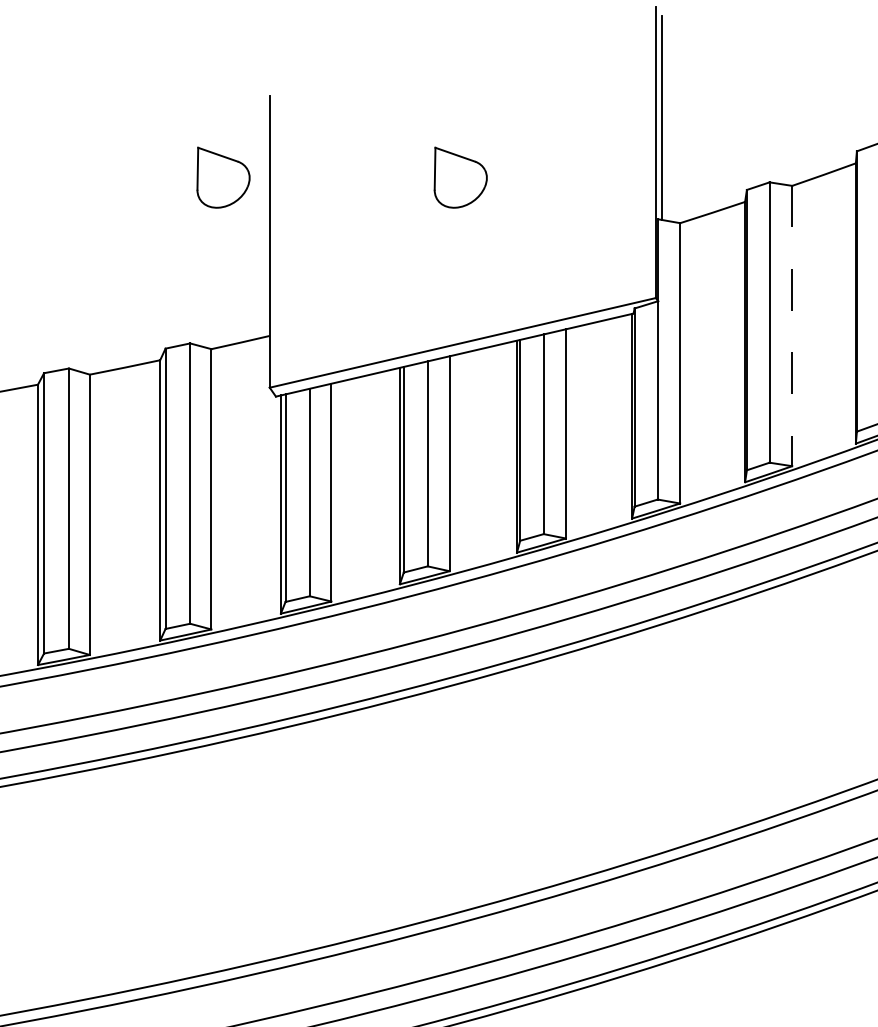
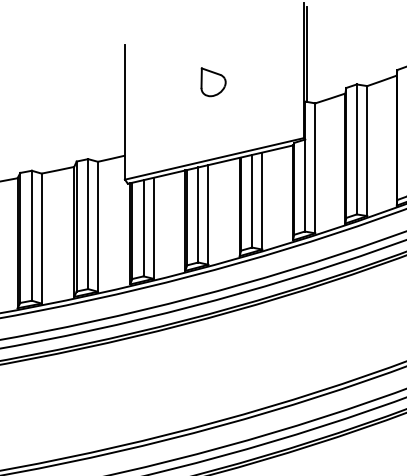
part: (223, 178) -> (103, 82), removed
line: (792, 326) -> (367, 151), dashed -> solid

